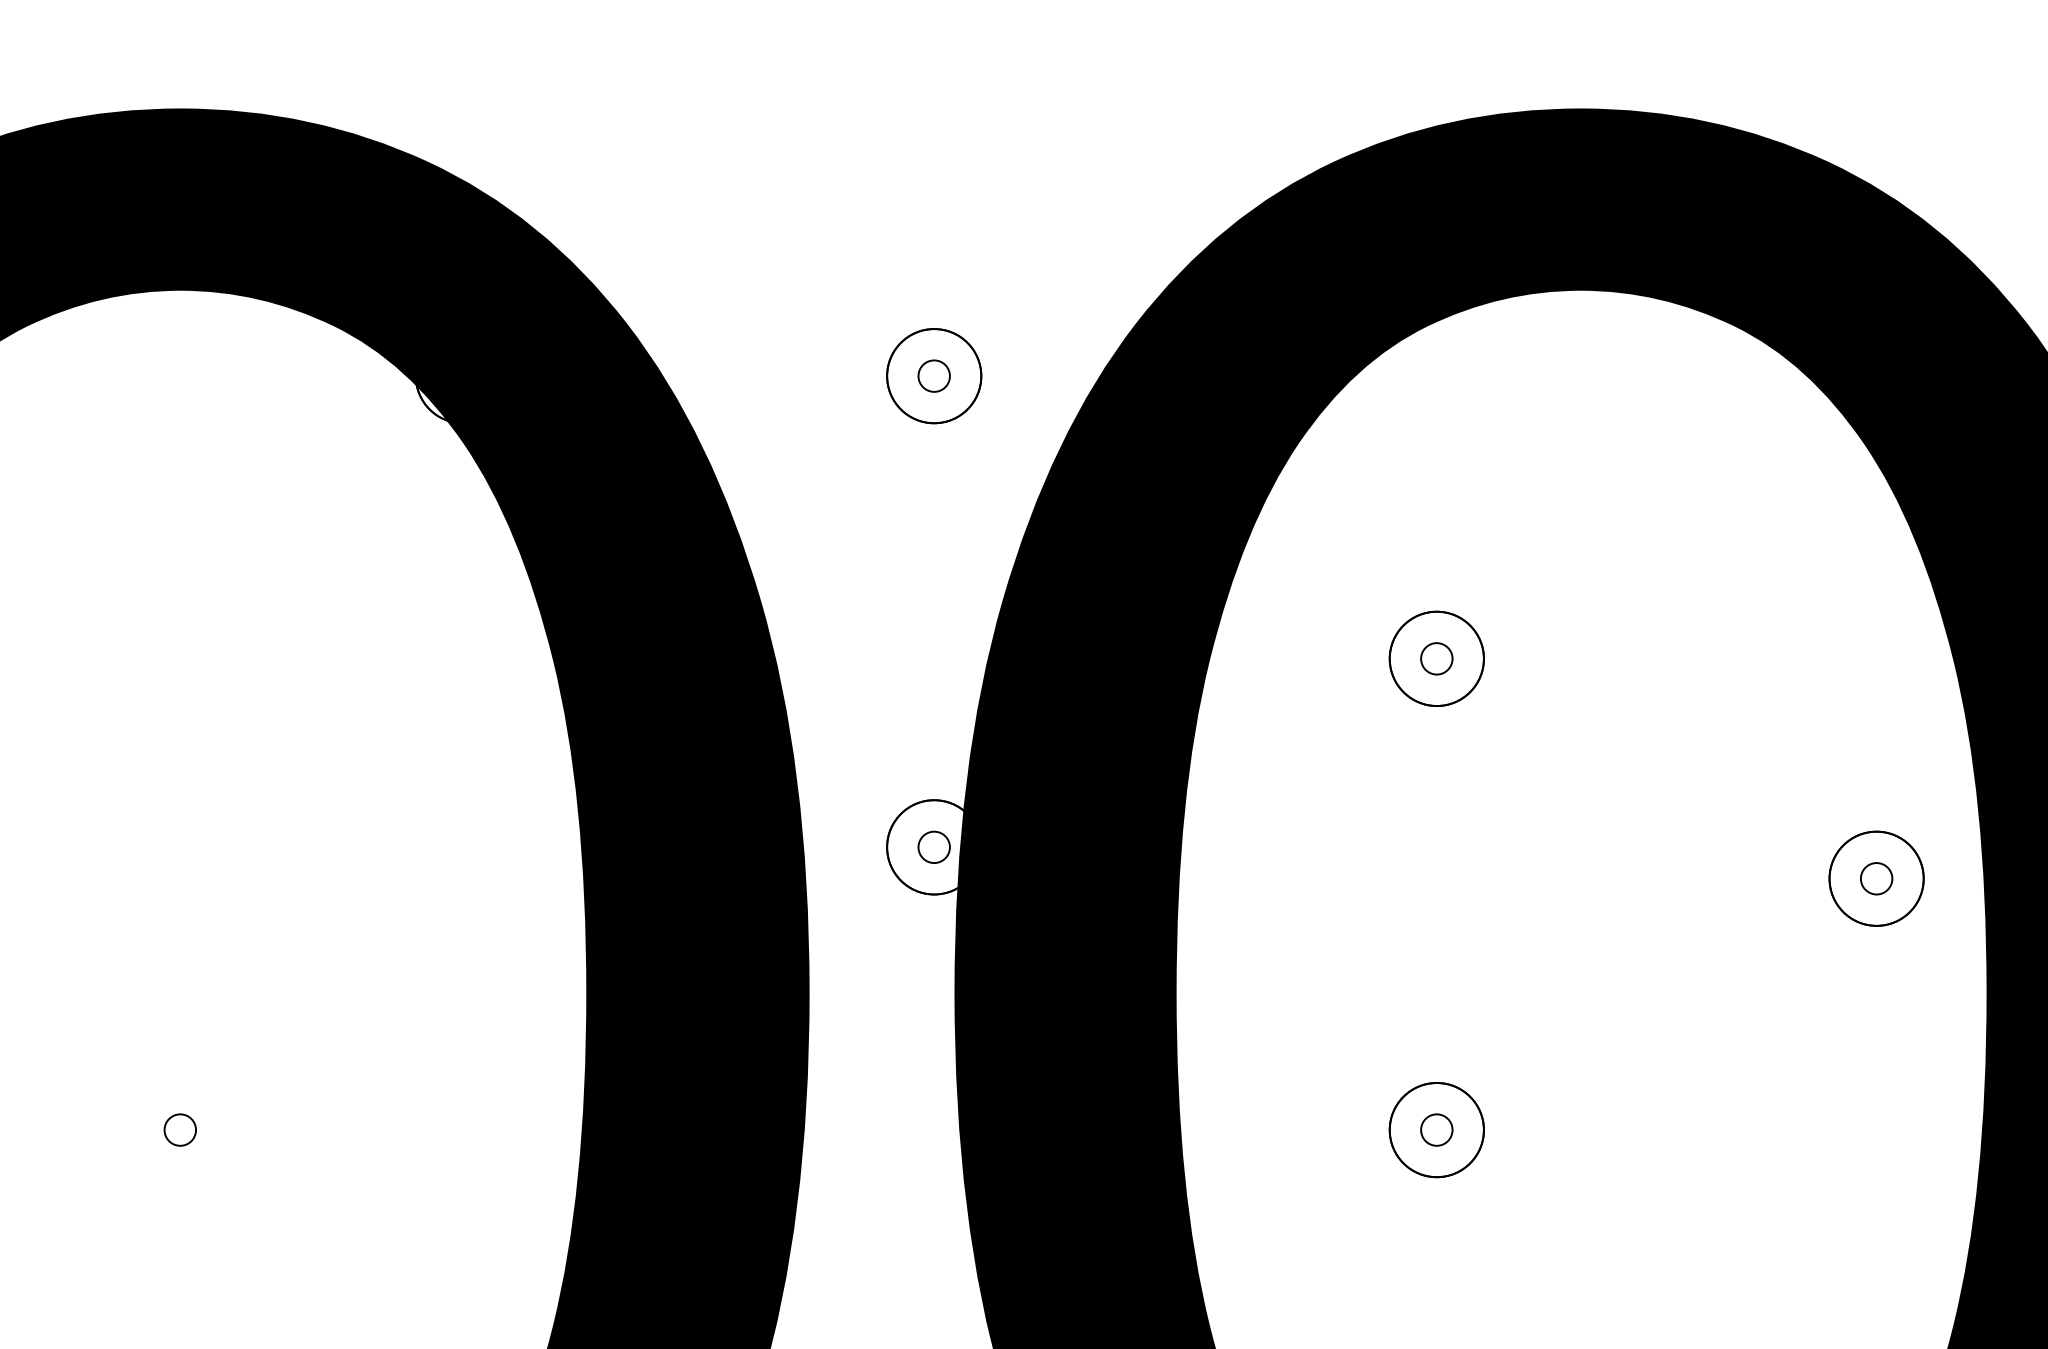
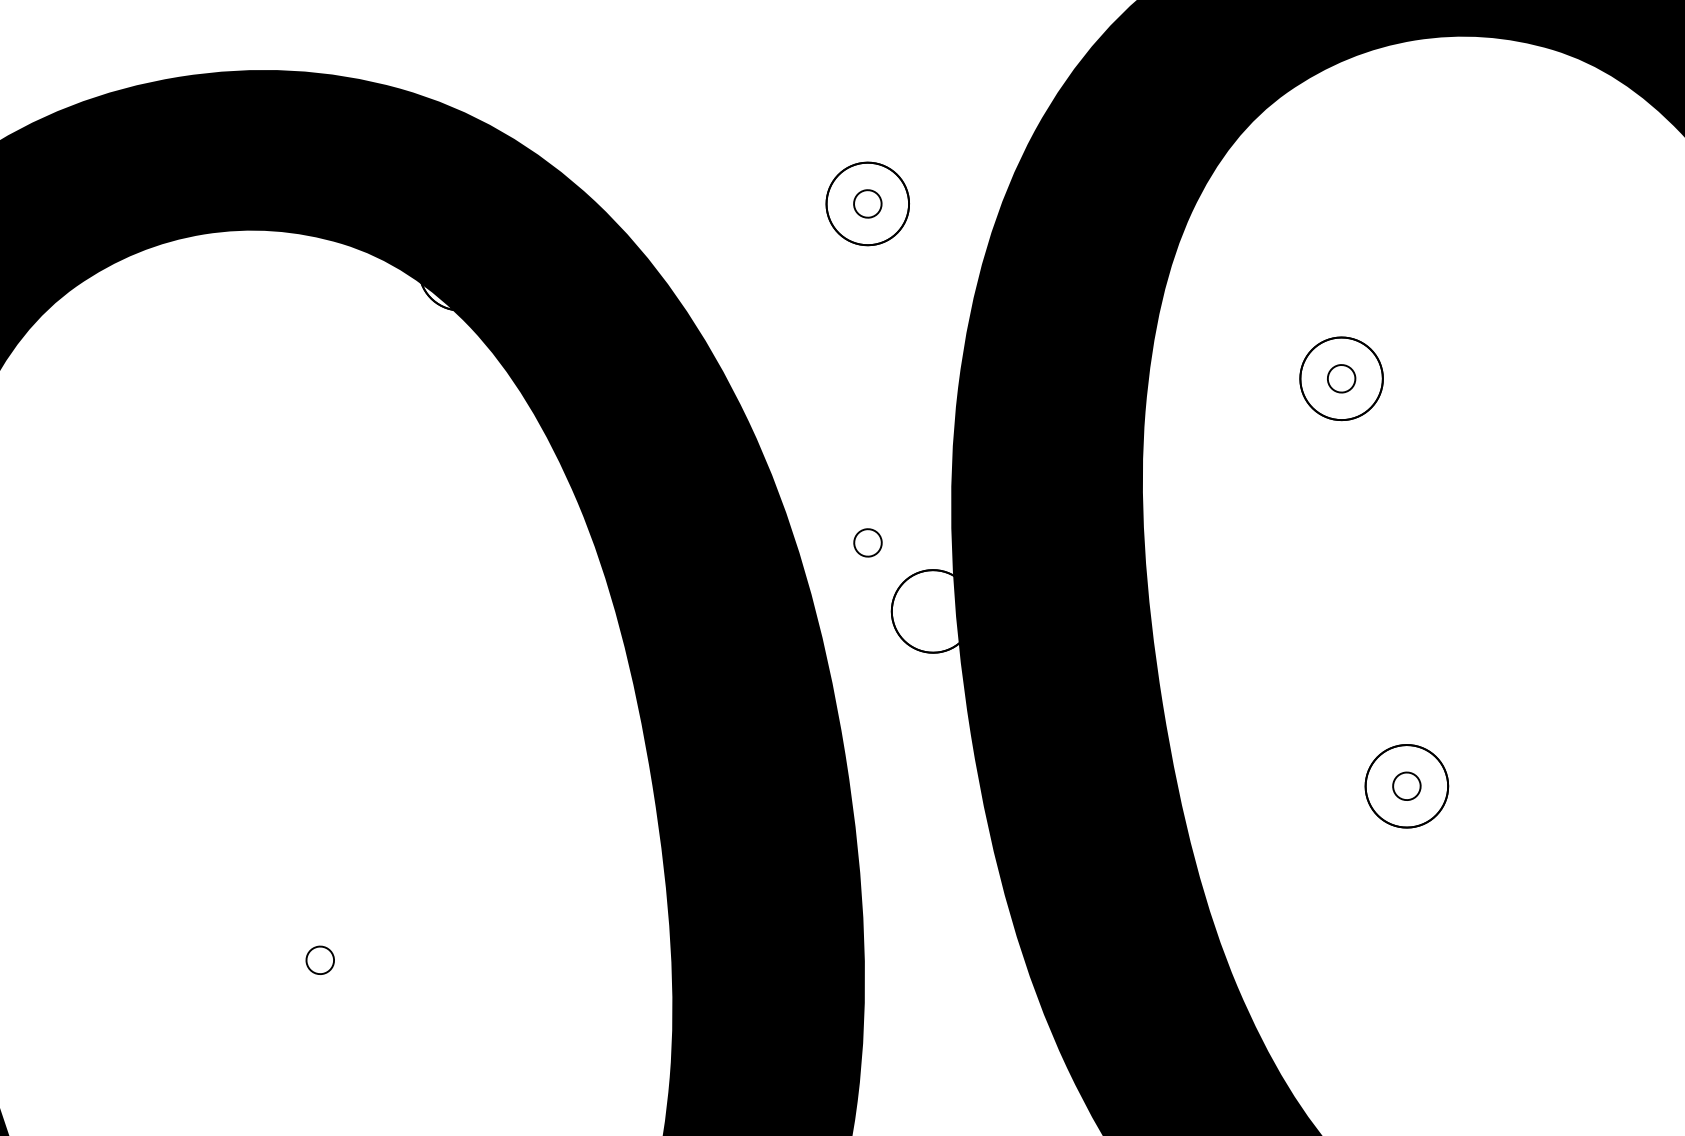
part: (933, 846) -> (867, 542), moved

